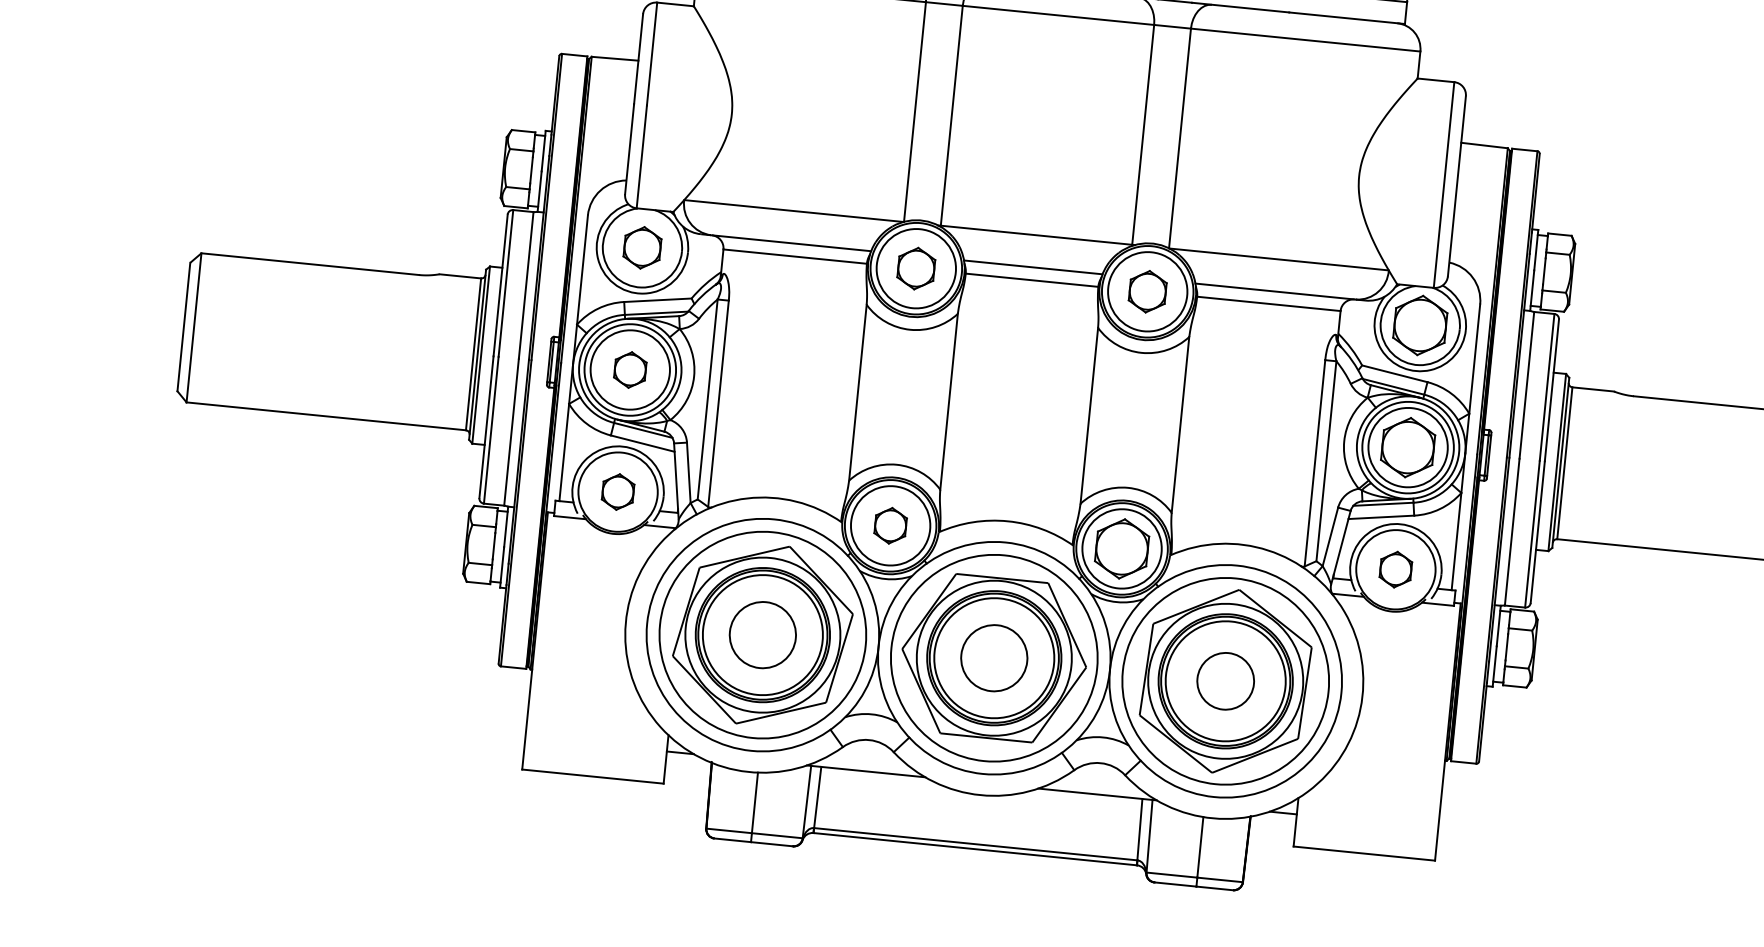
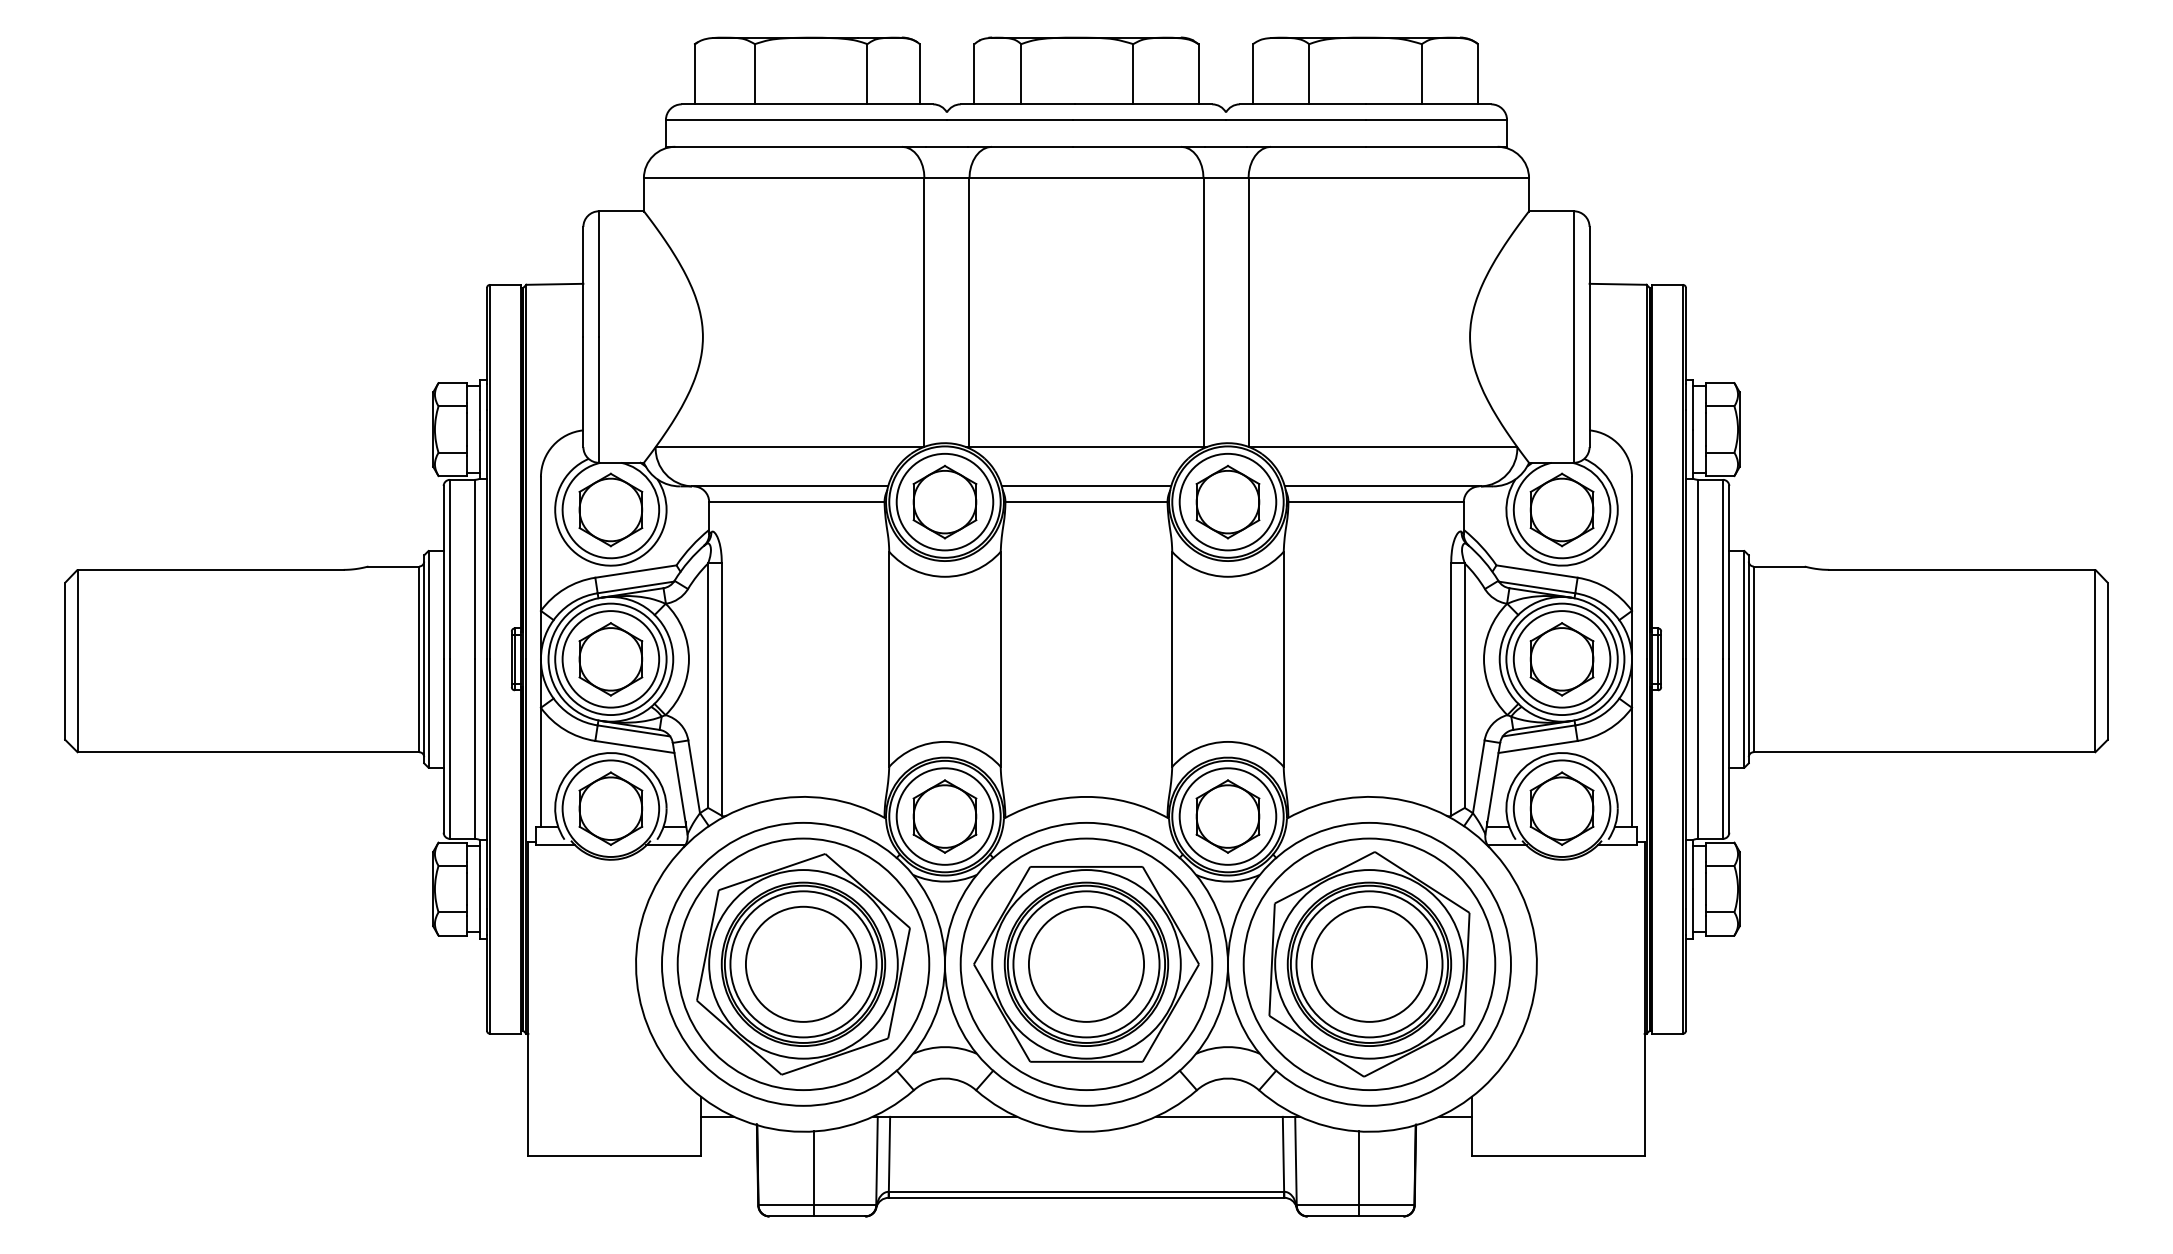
part: (642, 247) -> (610, 509), size x1.43
part: (915, 268) -> (944, 501), size x1.43
part: (1147, 291) -> (1227, 501), size x1.43
part: (629, 370) -> (610, 659), size x1.67
part: (617, 491) -> (610, 808), size x1.67
part: (890, 525) -> (944, 816), size x1.67
part: (1395, 569) -> (1561, 808), size x1.67
circle: (762, 634) -> (803, 963), size x1.43
circle: (994, 657) -> (1086, 963), size x1.43
circle: (1225, 680) -> (1369, 963), size x1.67

